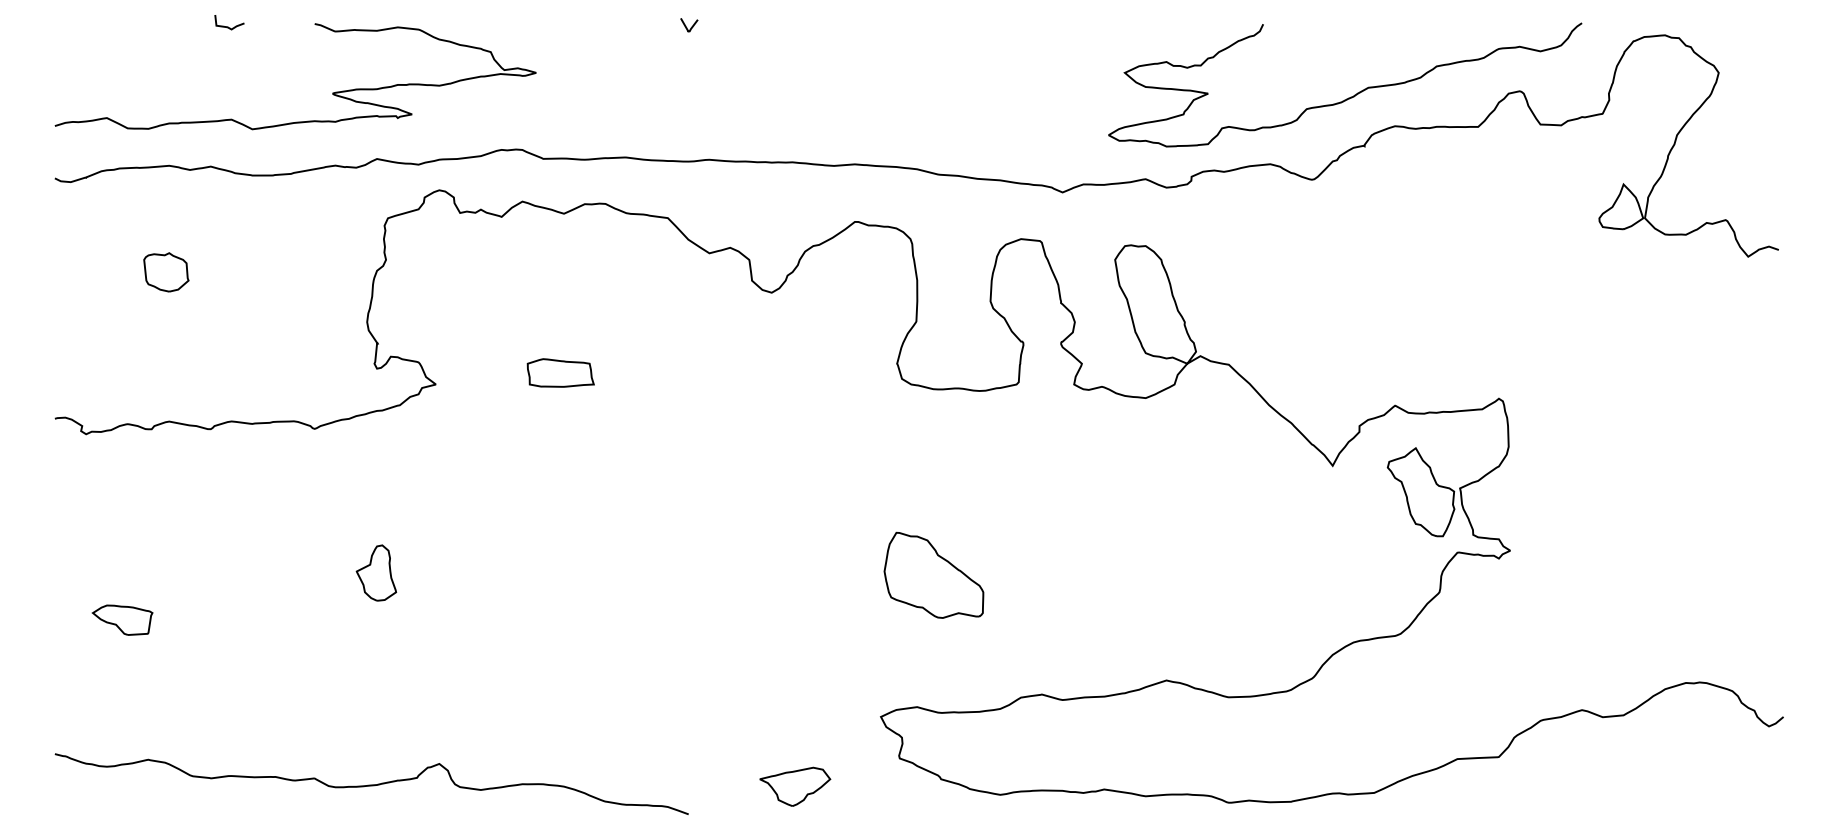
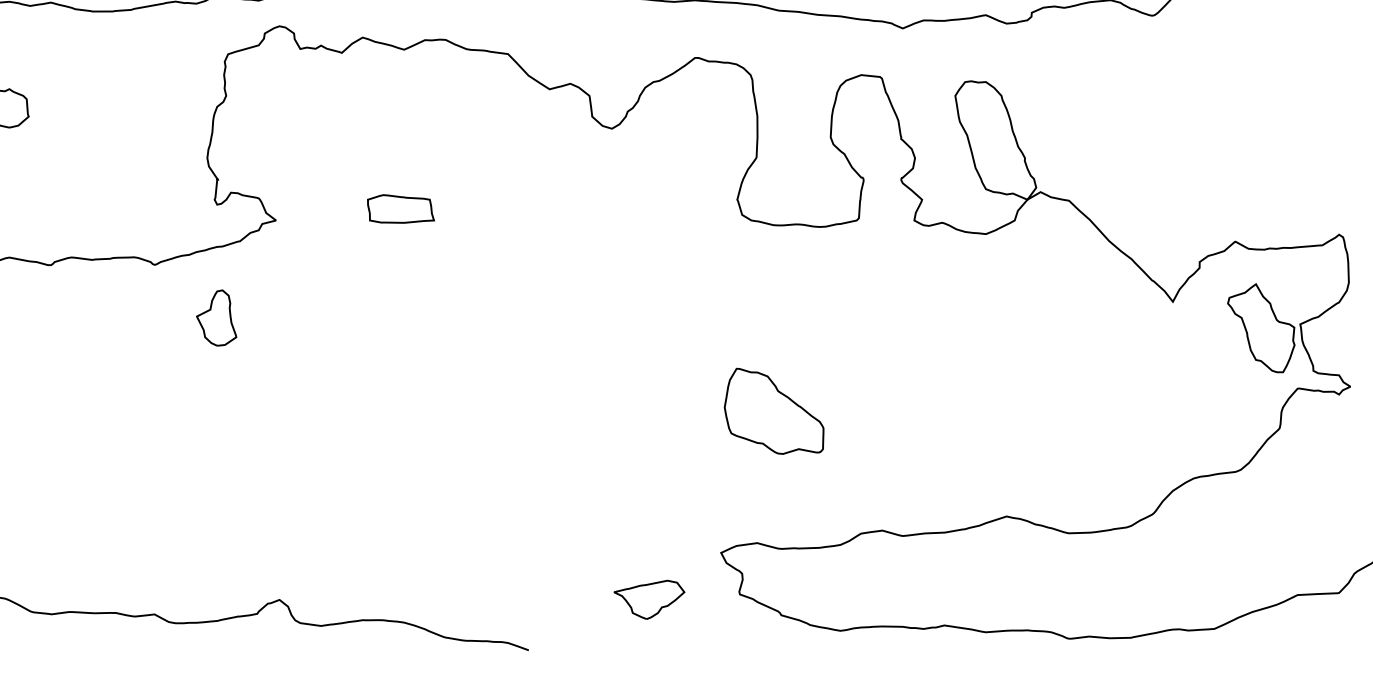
part: (376, 572) -> (216, 317), moved
part: (795, 786) -> (649, 599), moved

